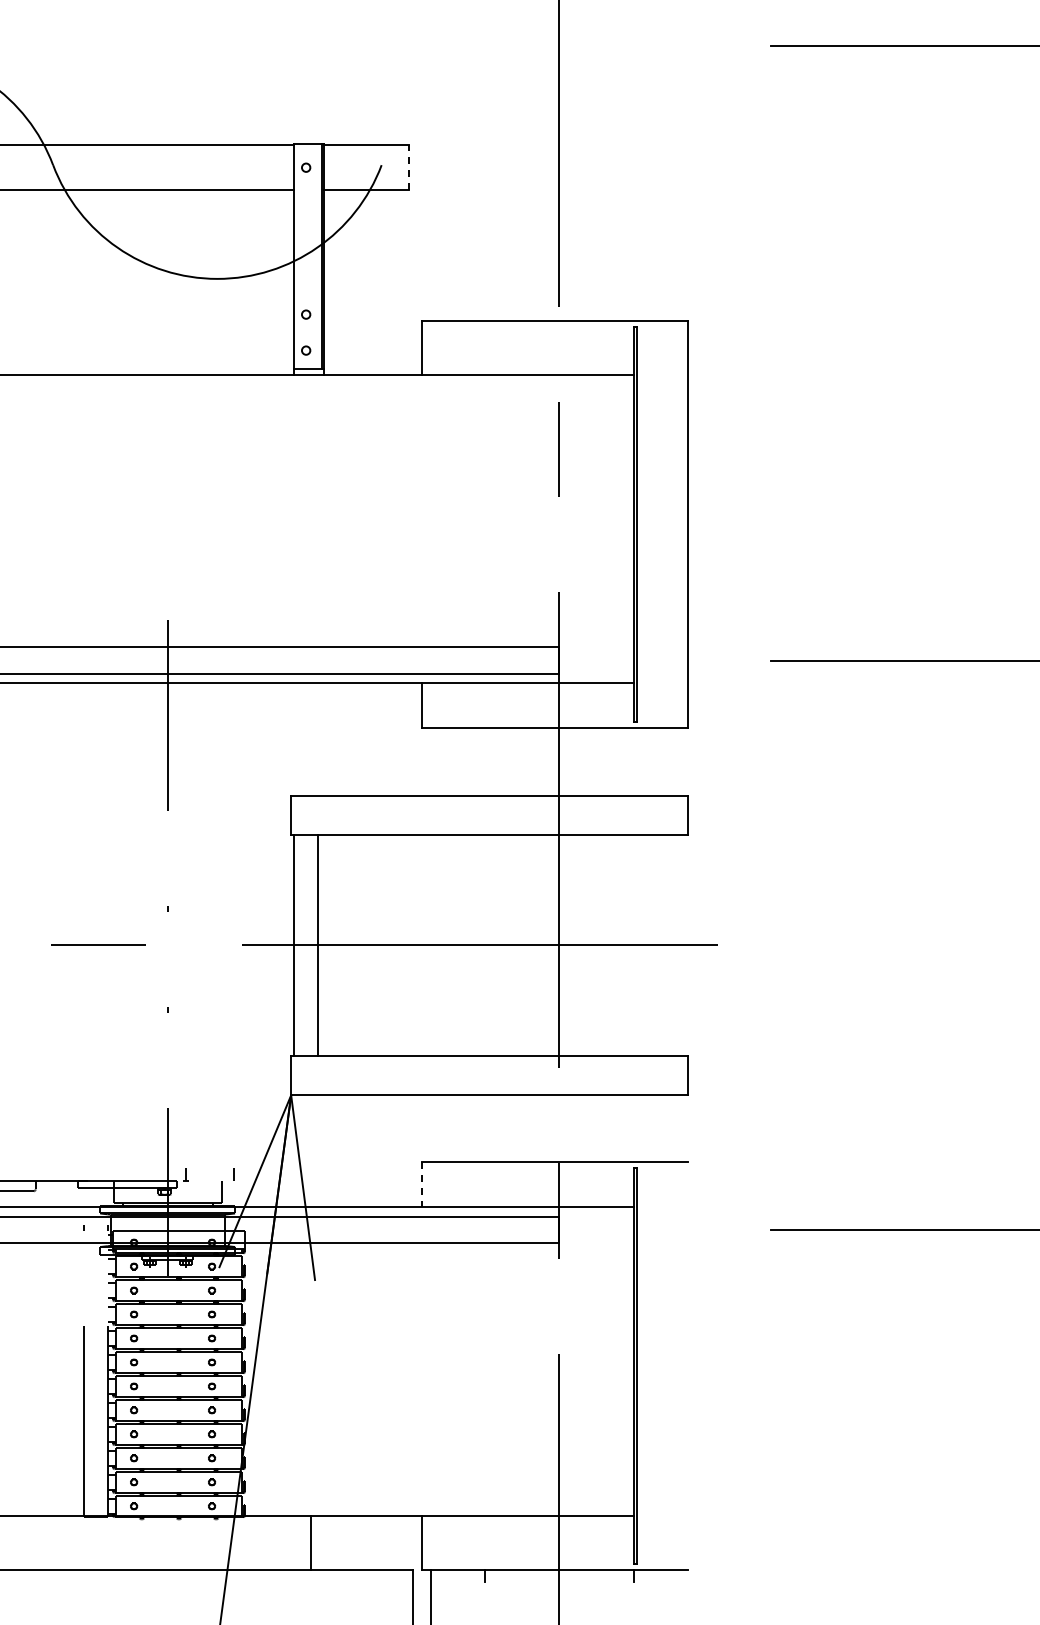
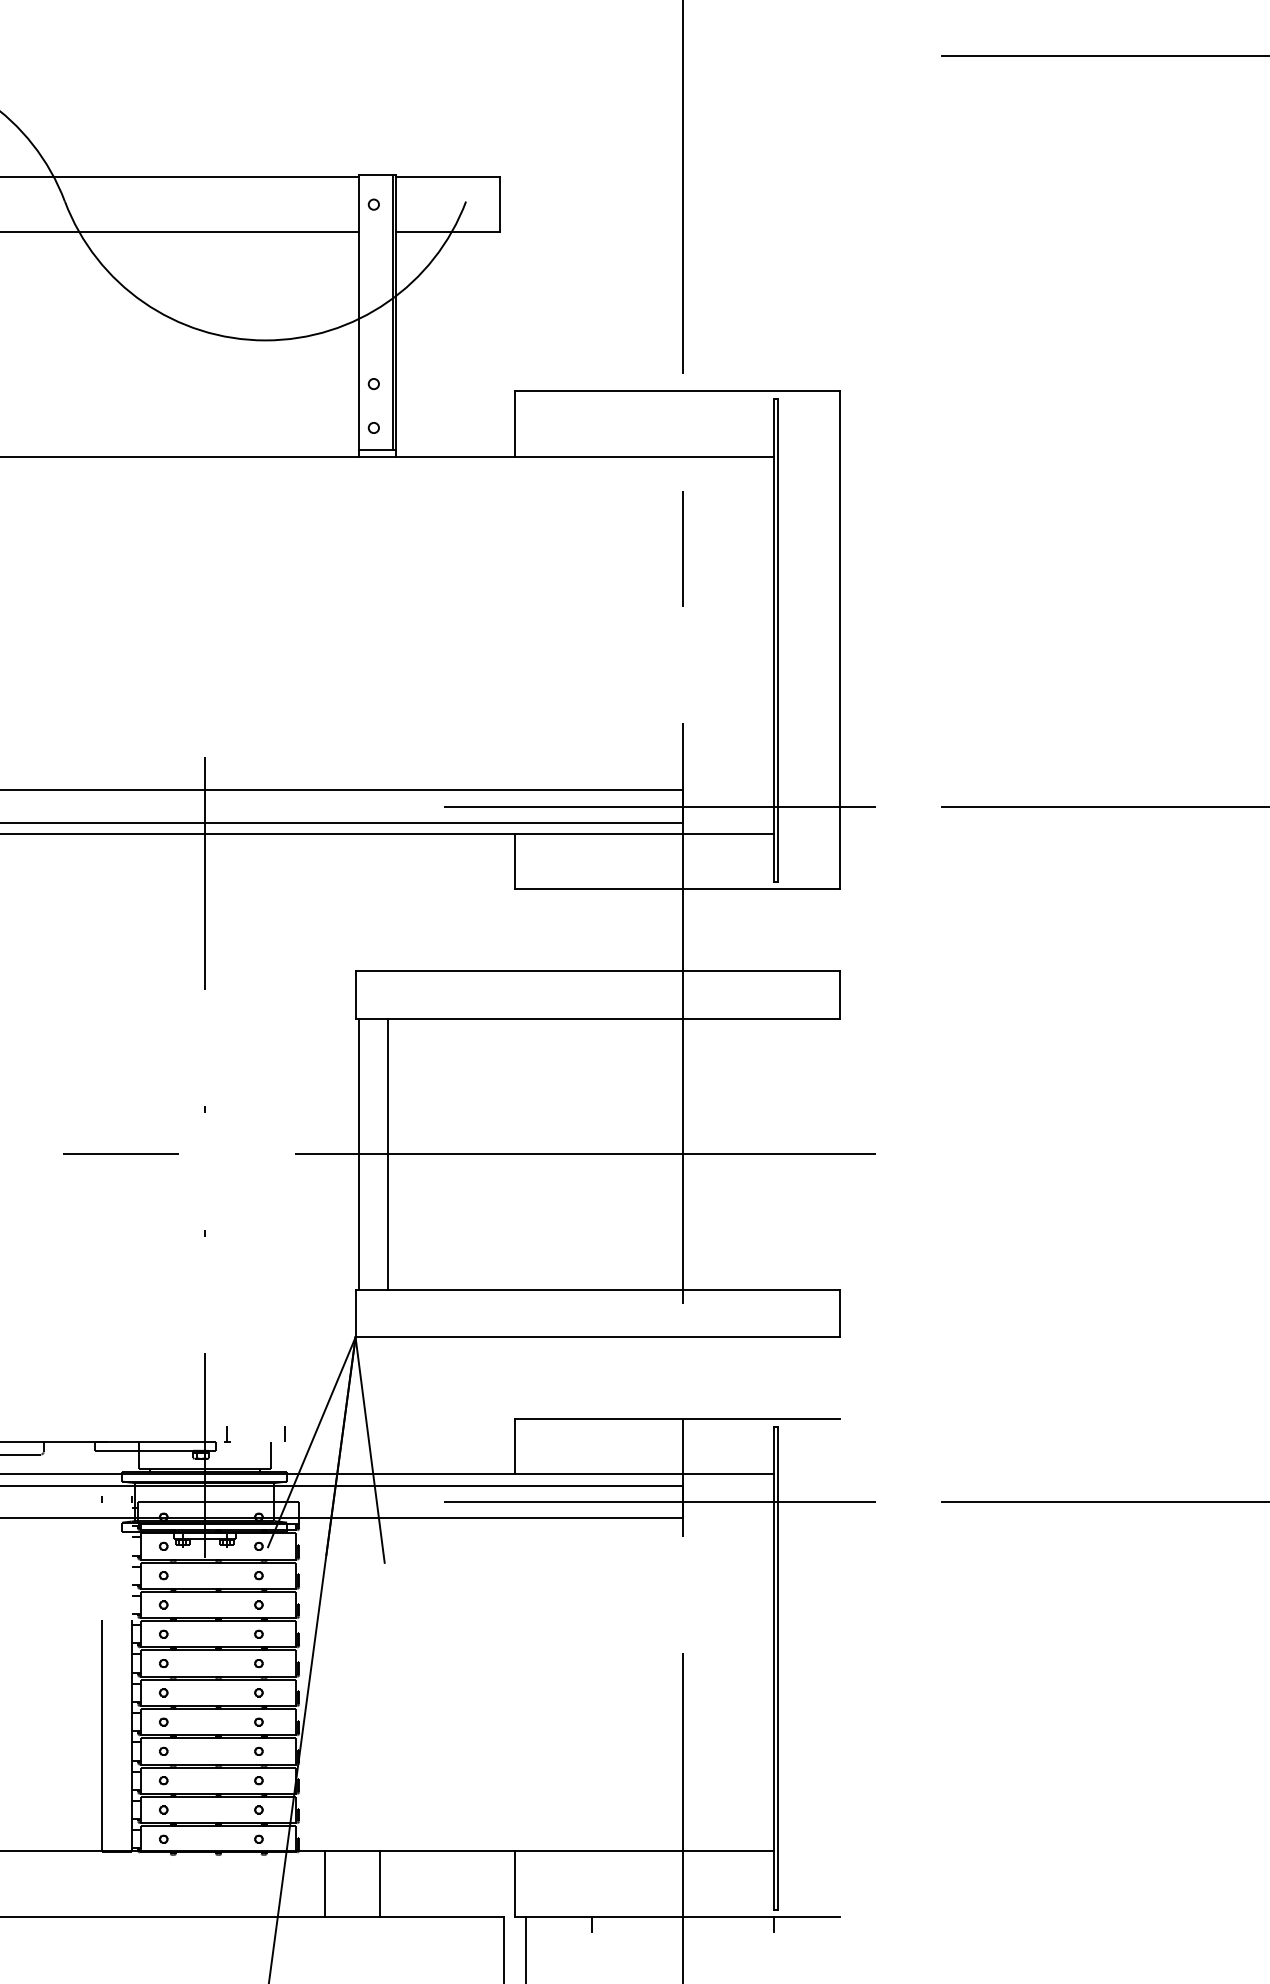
line: (409, 167) -> (500, 204), dashed -> solid
line: (540, 660) -> (660, 806), added
line: (421, 1185) -> (514, 1447), dashed -> solid
line: (540, 1230) -> (660, 1502), added
line: (265, 1542) -> (324, 1883), added

